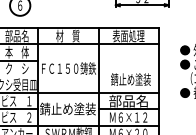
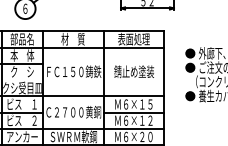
text: (130, 79) -> (133, 71), moved
text: (128, 101) -> (133, 104), 部品名 -> Ｍ６×１５
text: (68, 109) -> (73, 112), 錆止め塗装 -> Ｃ２７００黄銅

